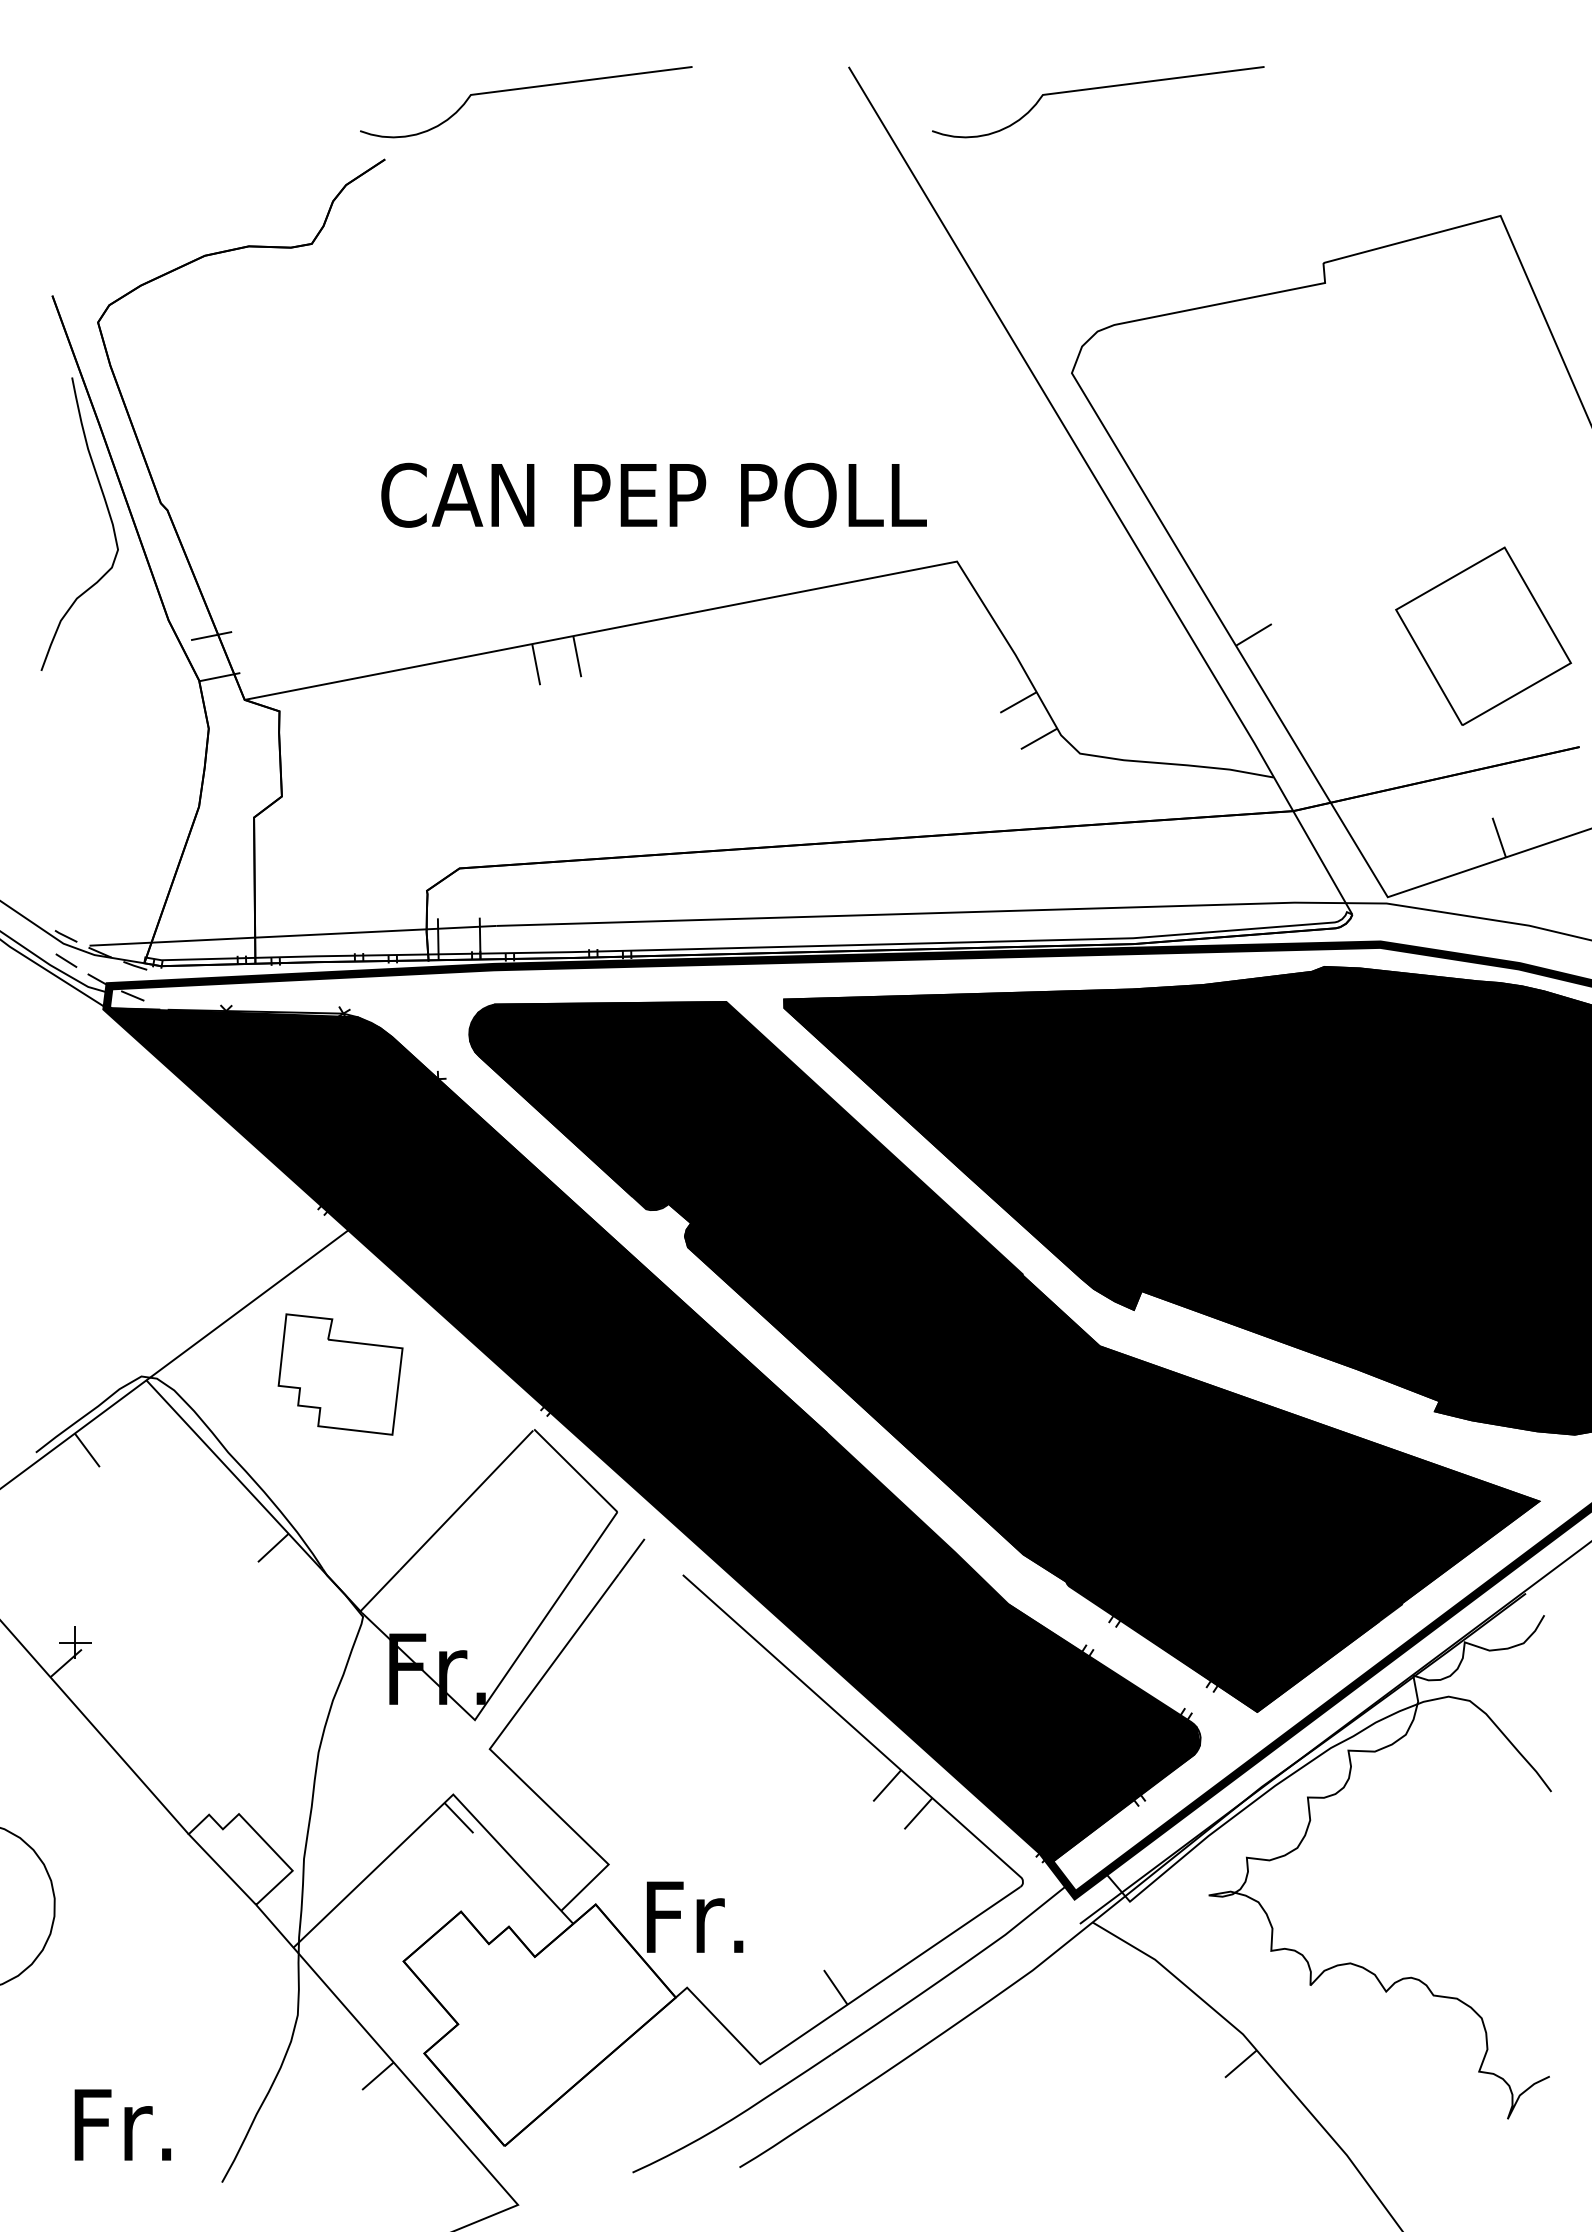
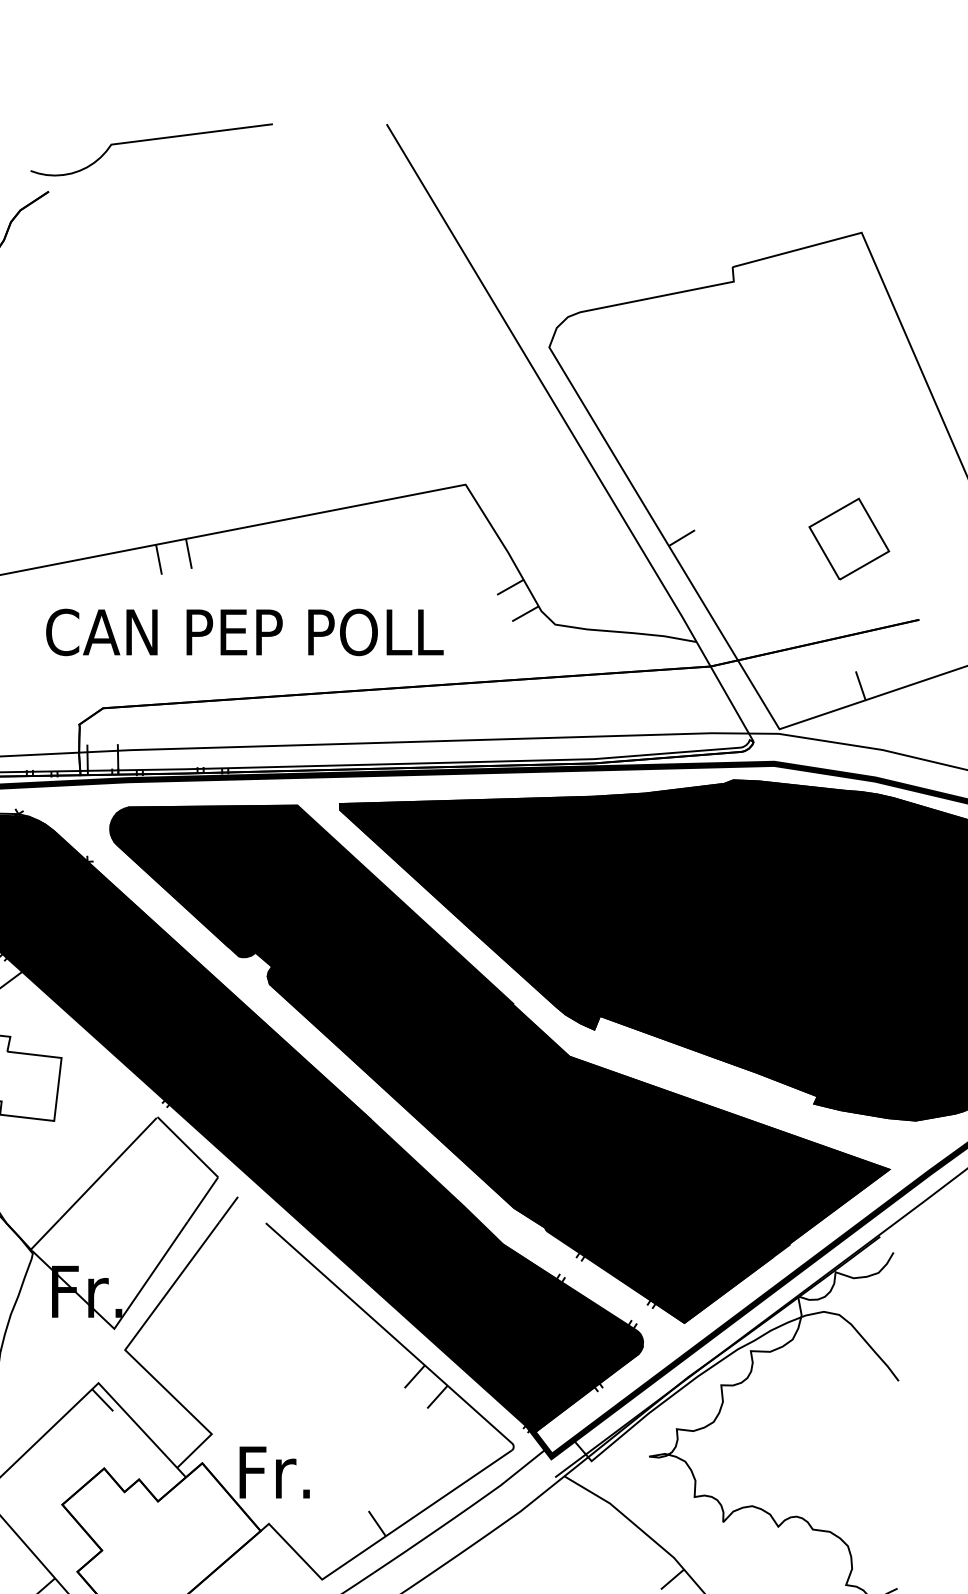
curve: (1096, 89) -> (567, 140), removed
text: (653, 494) -> (244, 631), moved
part: (1483, 636) -> (849, 539), size x0.62

